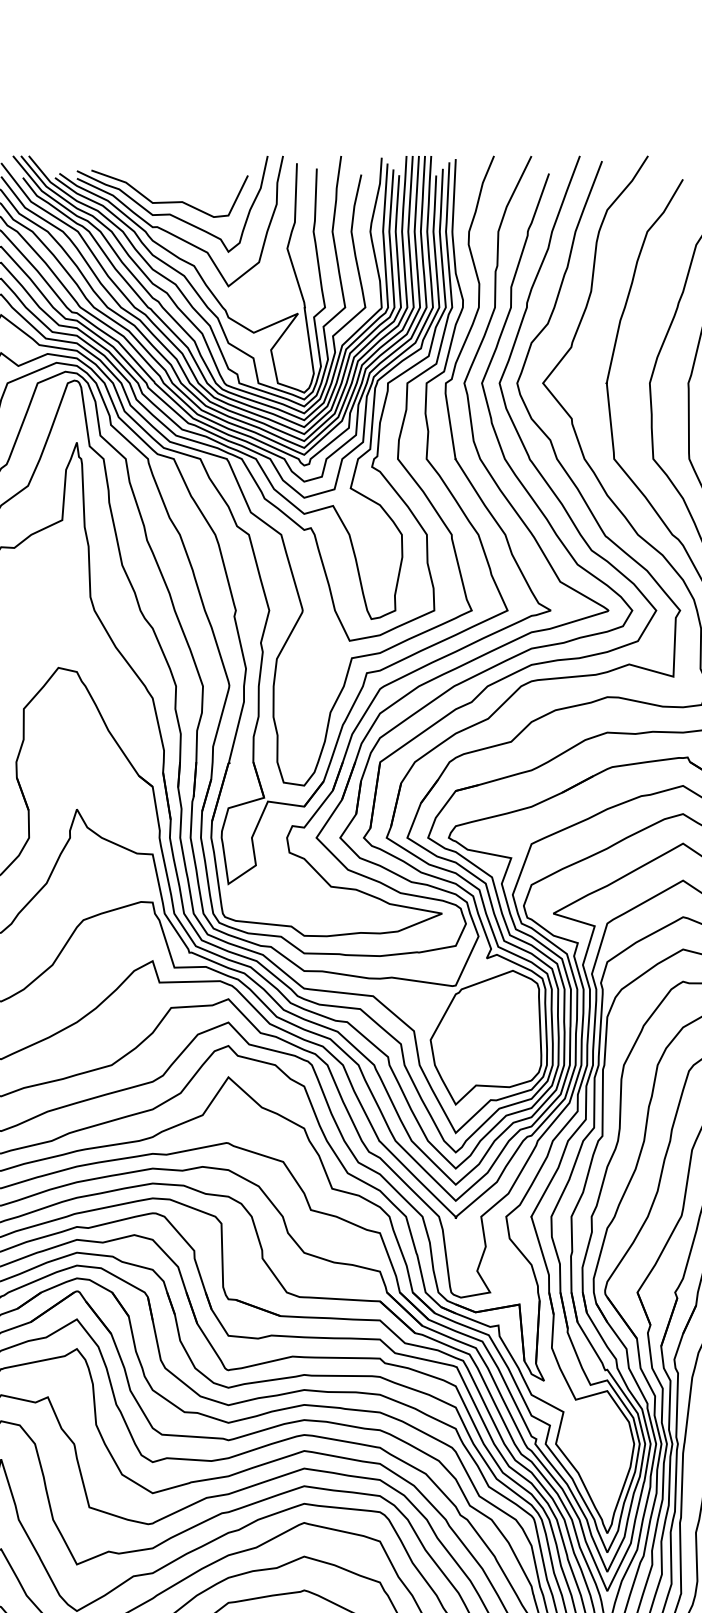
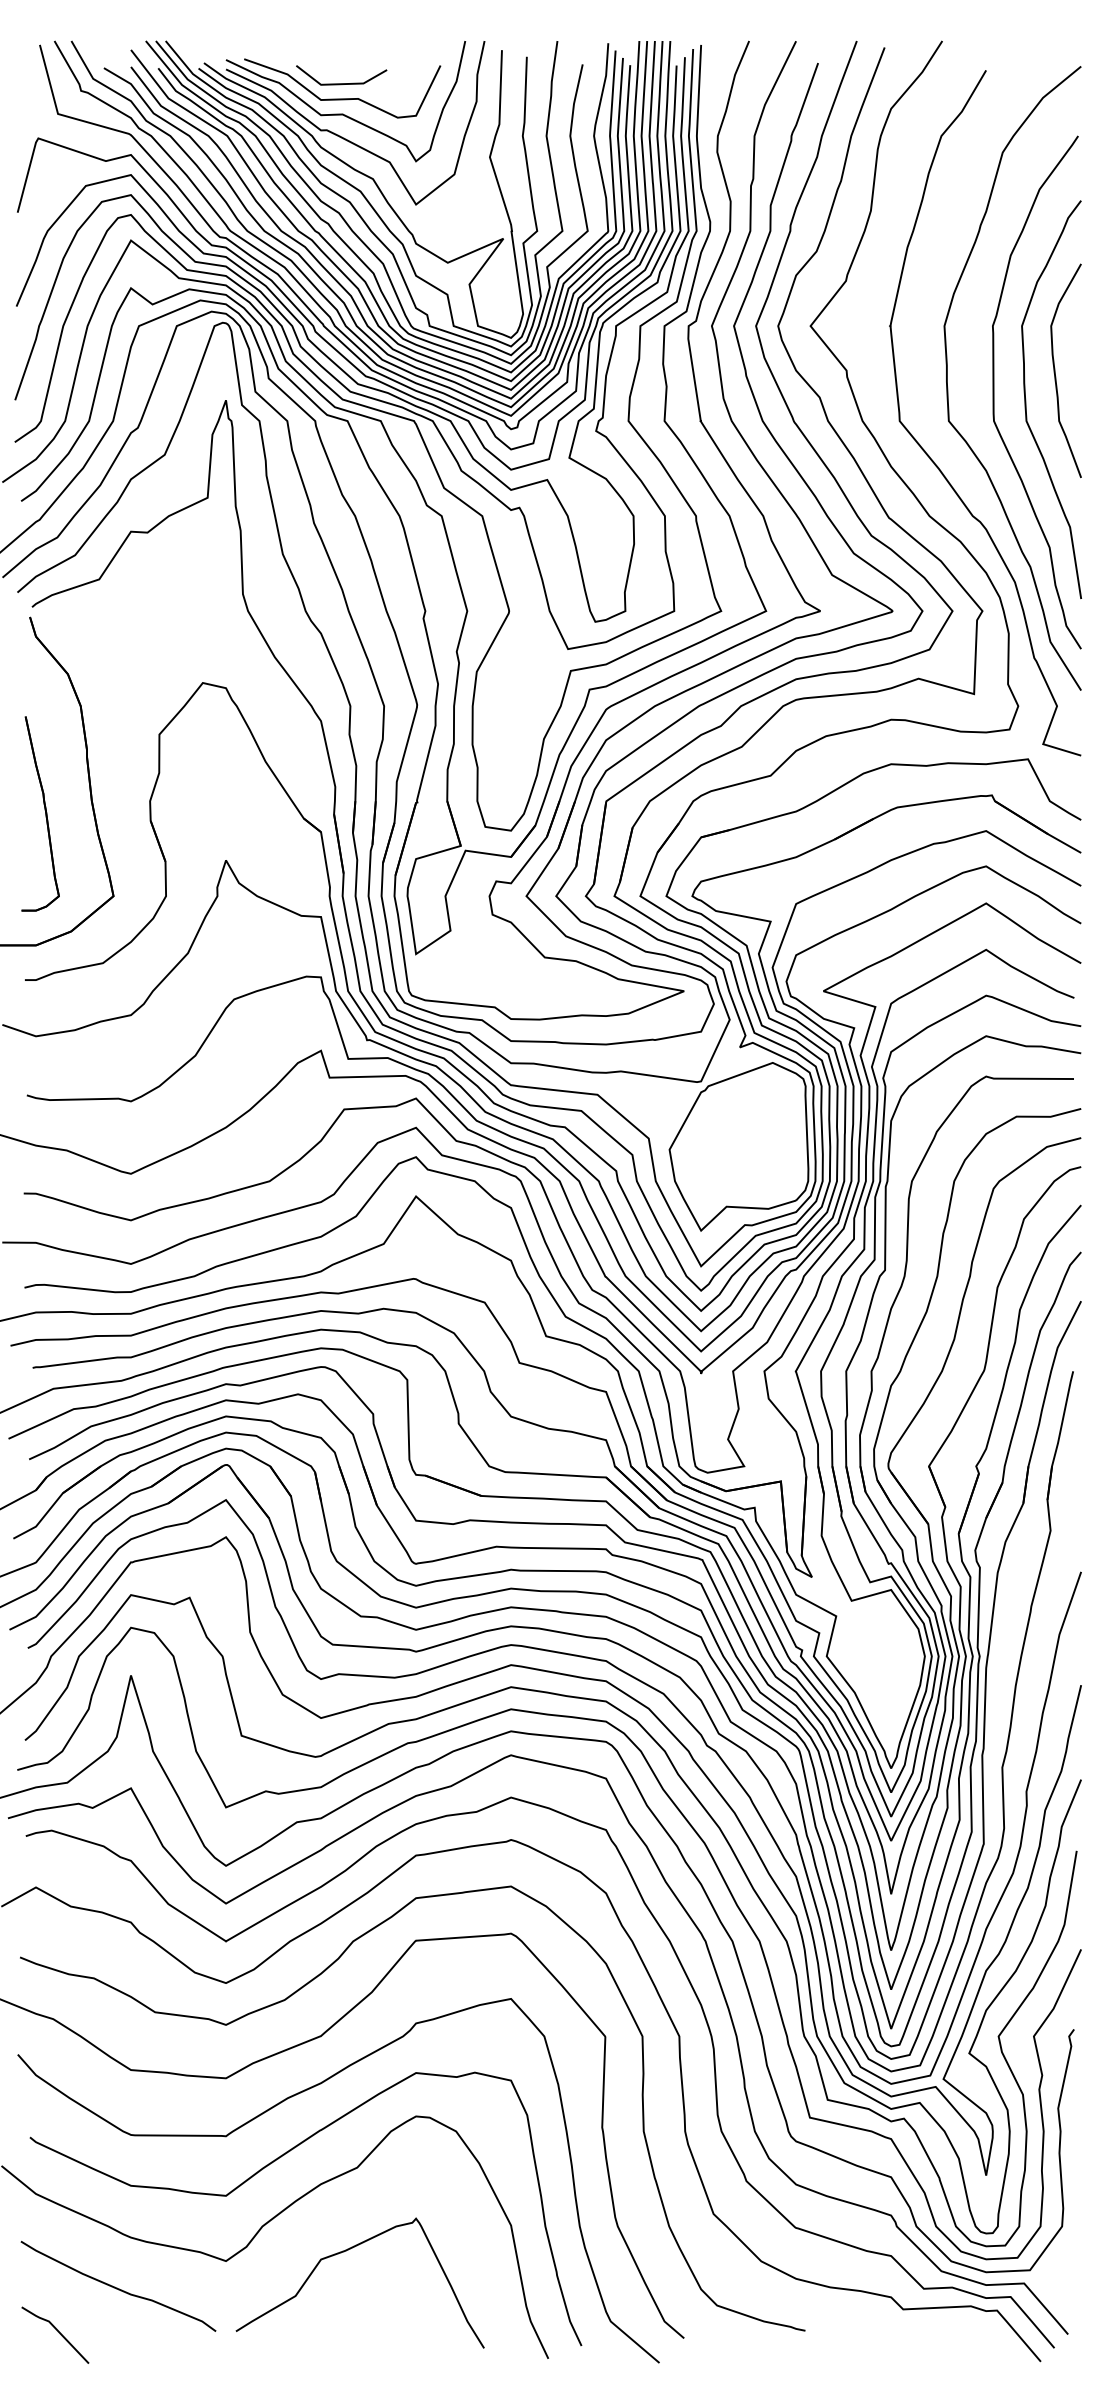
line: (169, 189) -> (341, 83), added

